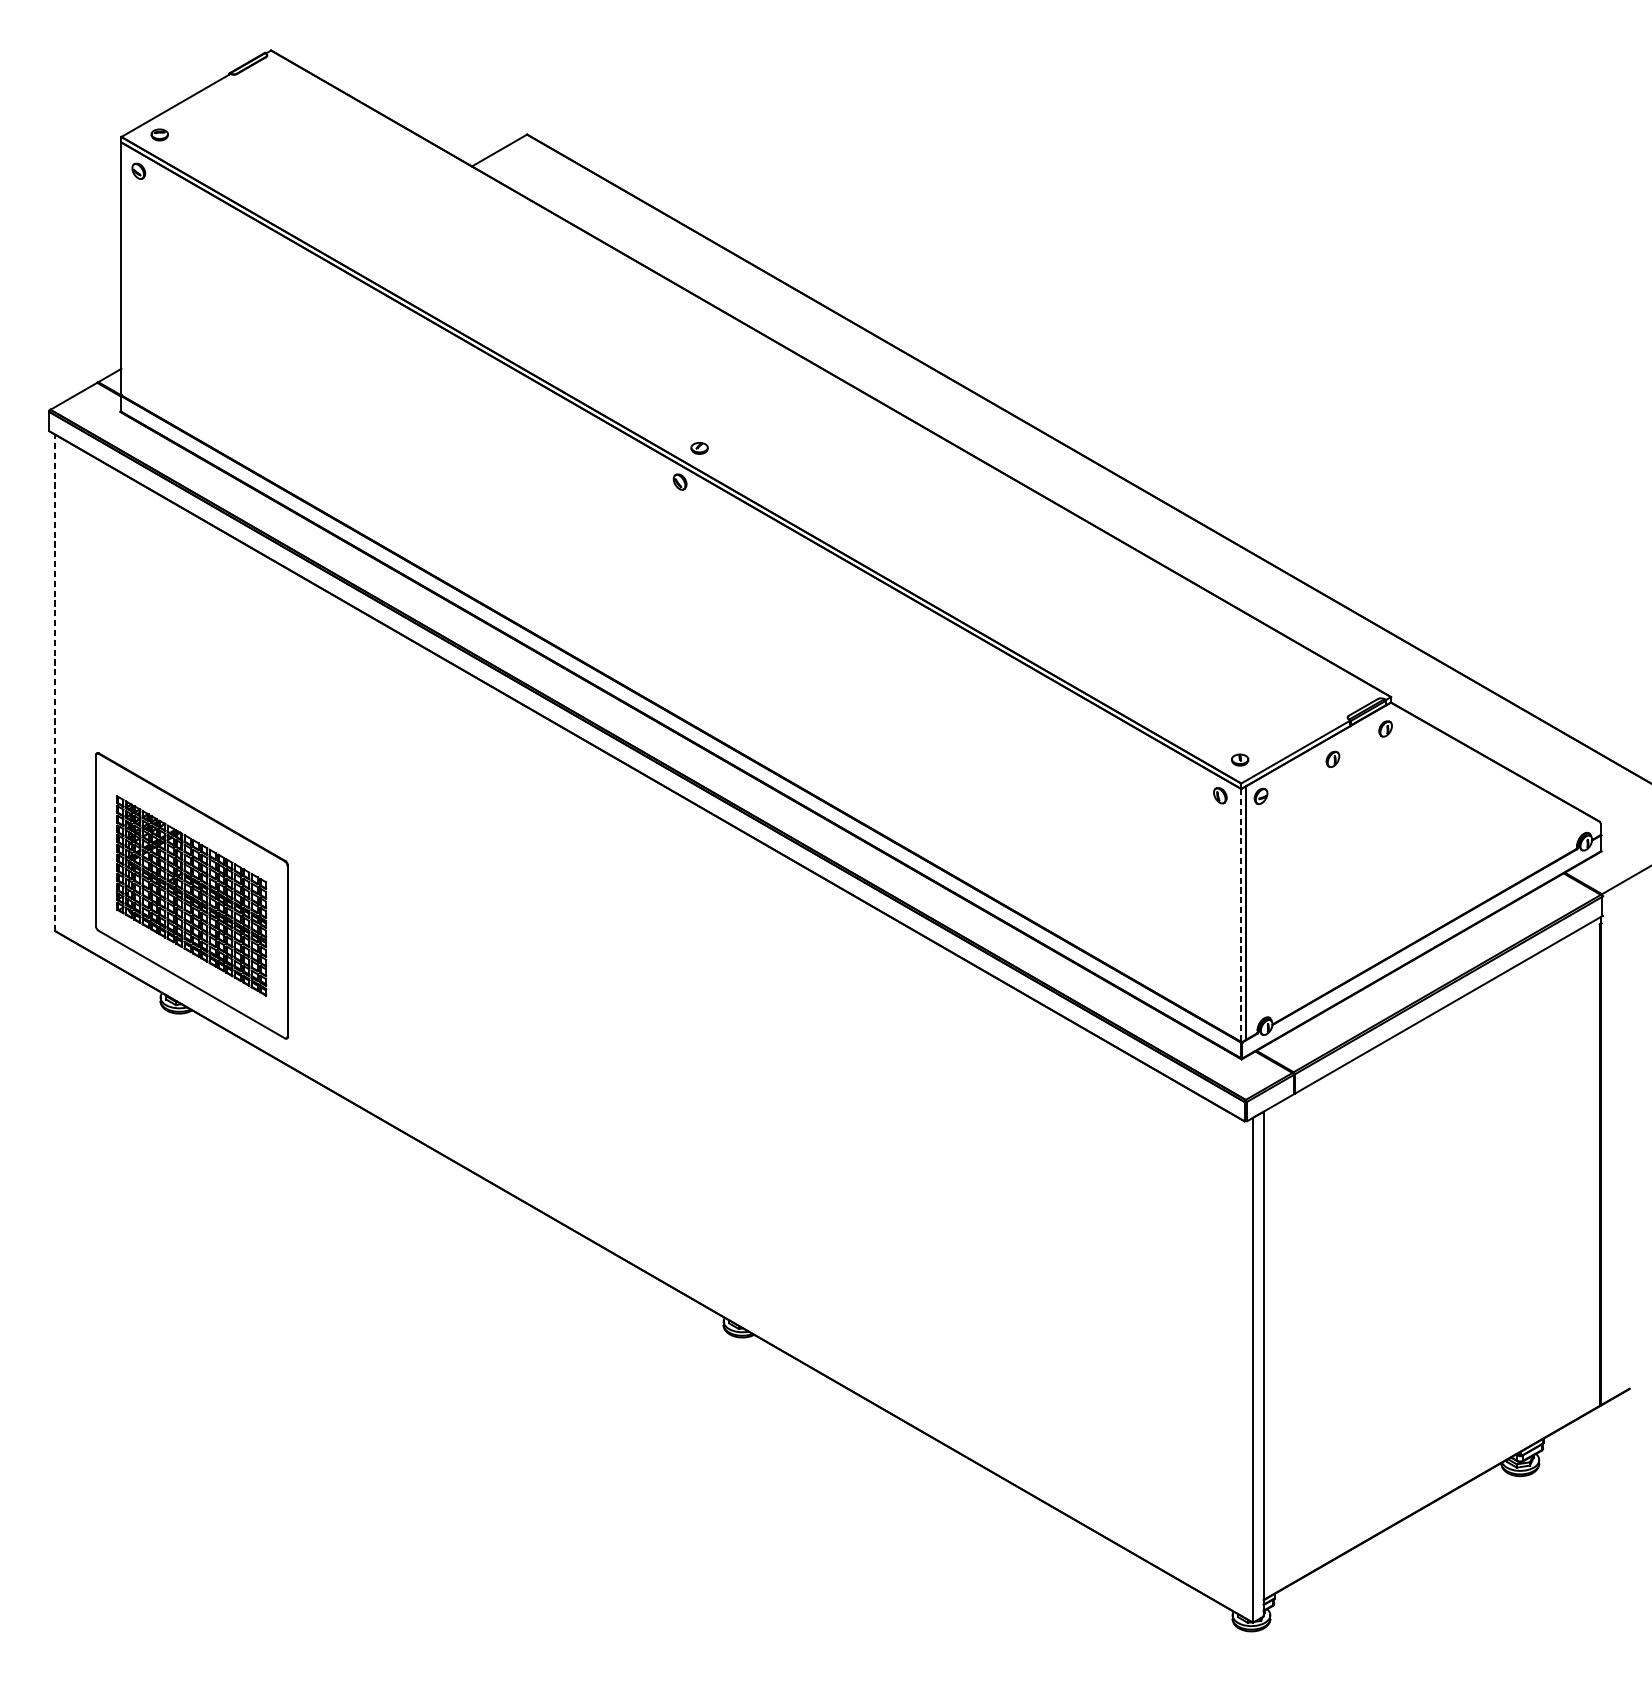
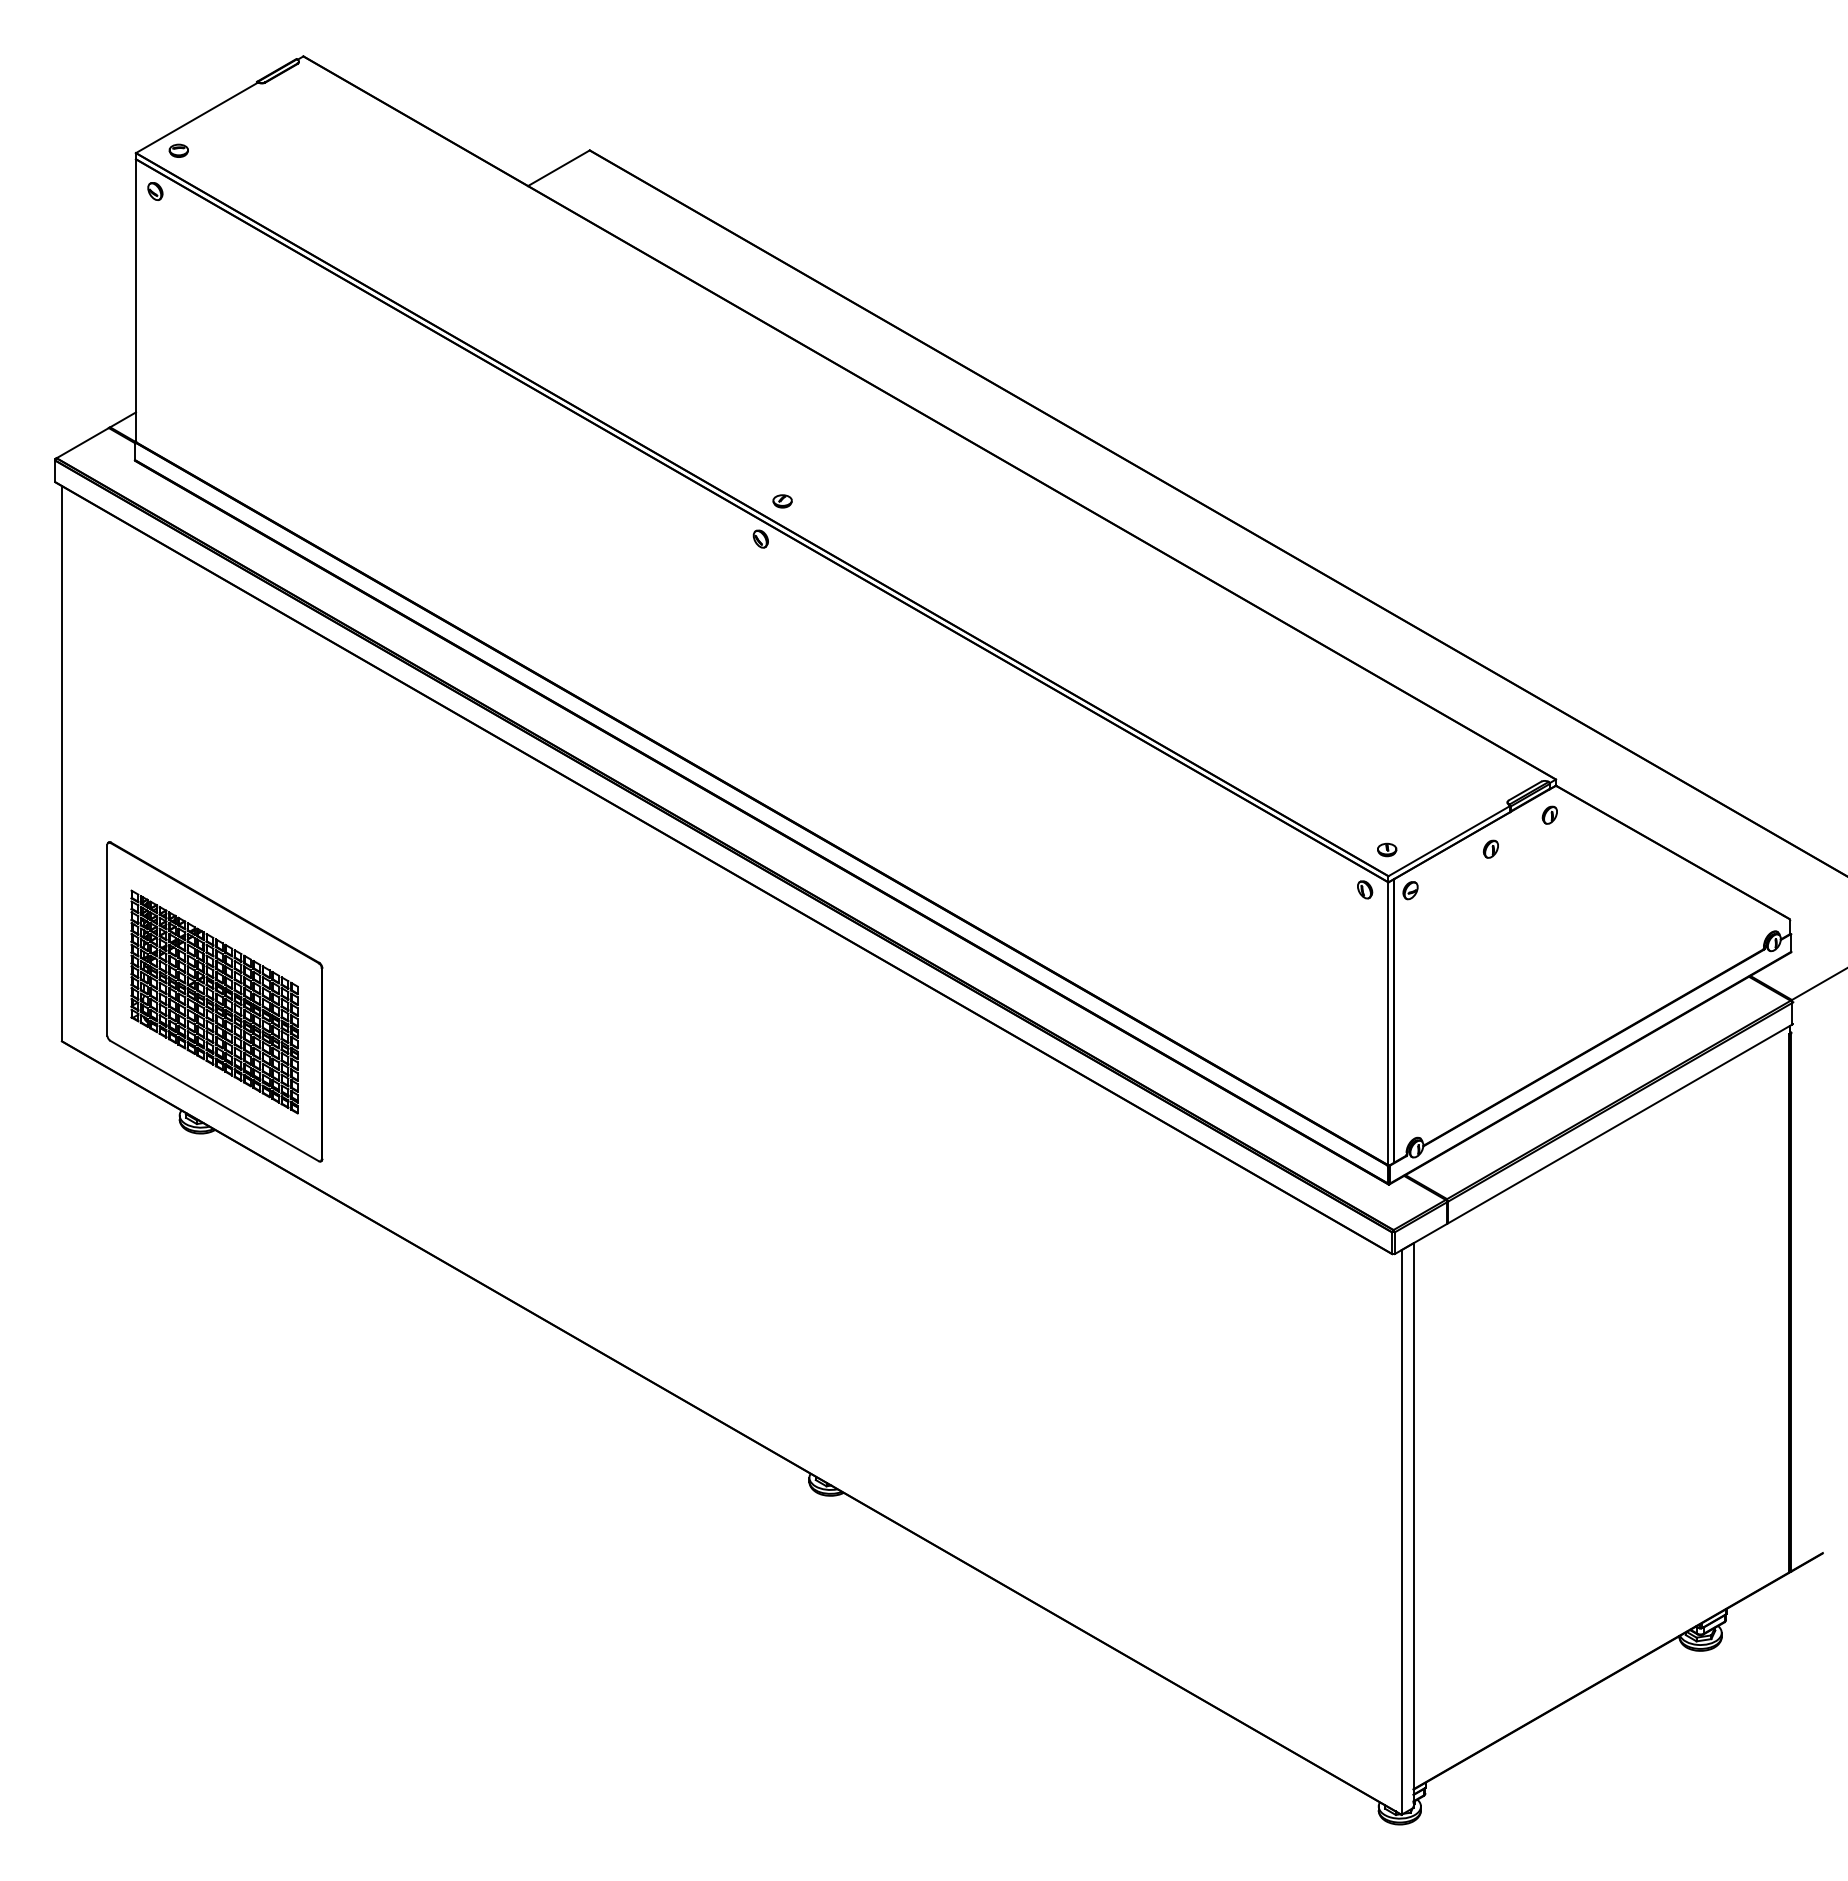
line: (54, 682) -> (61, 763), dashed -> solid
line: (1241, 916) -> (1388, 1024), dashed -> solid

